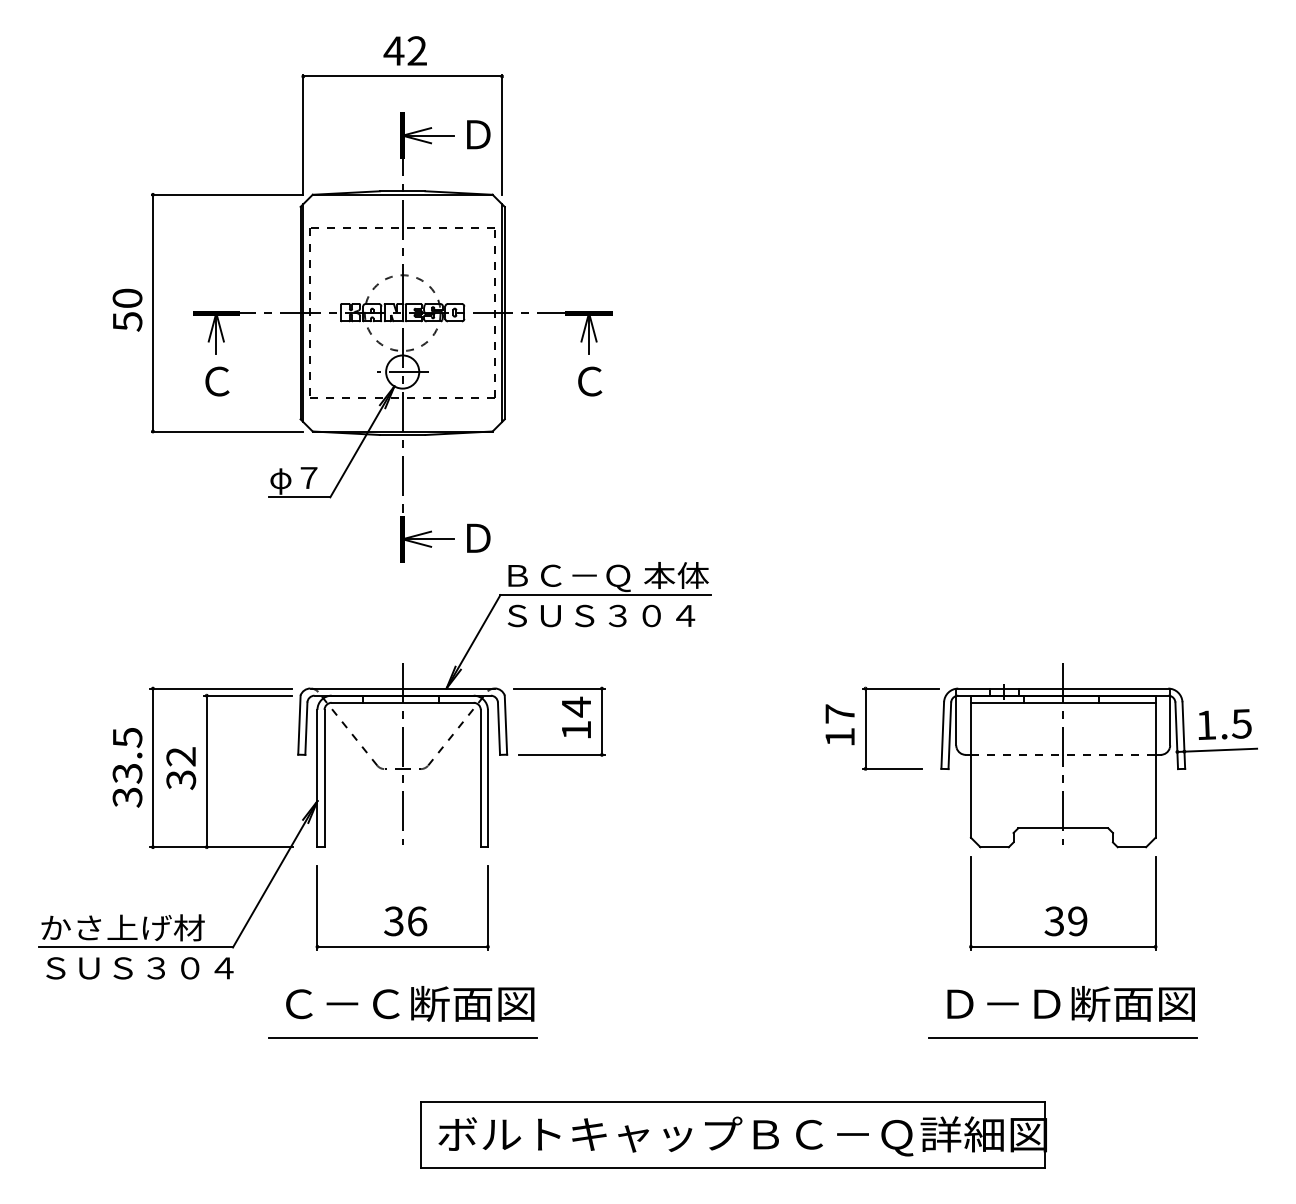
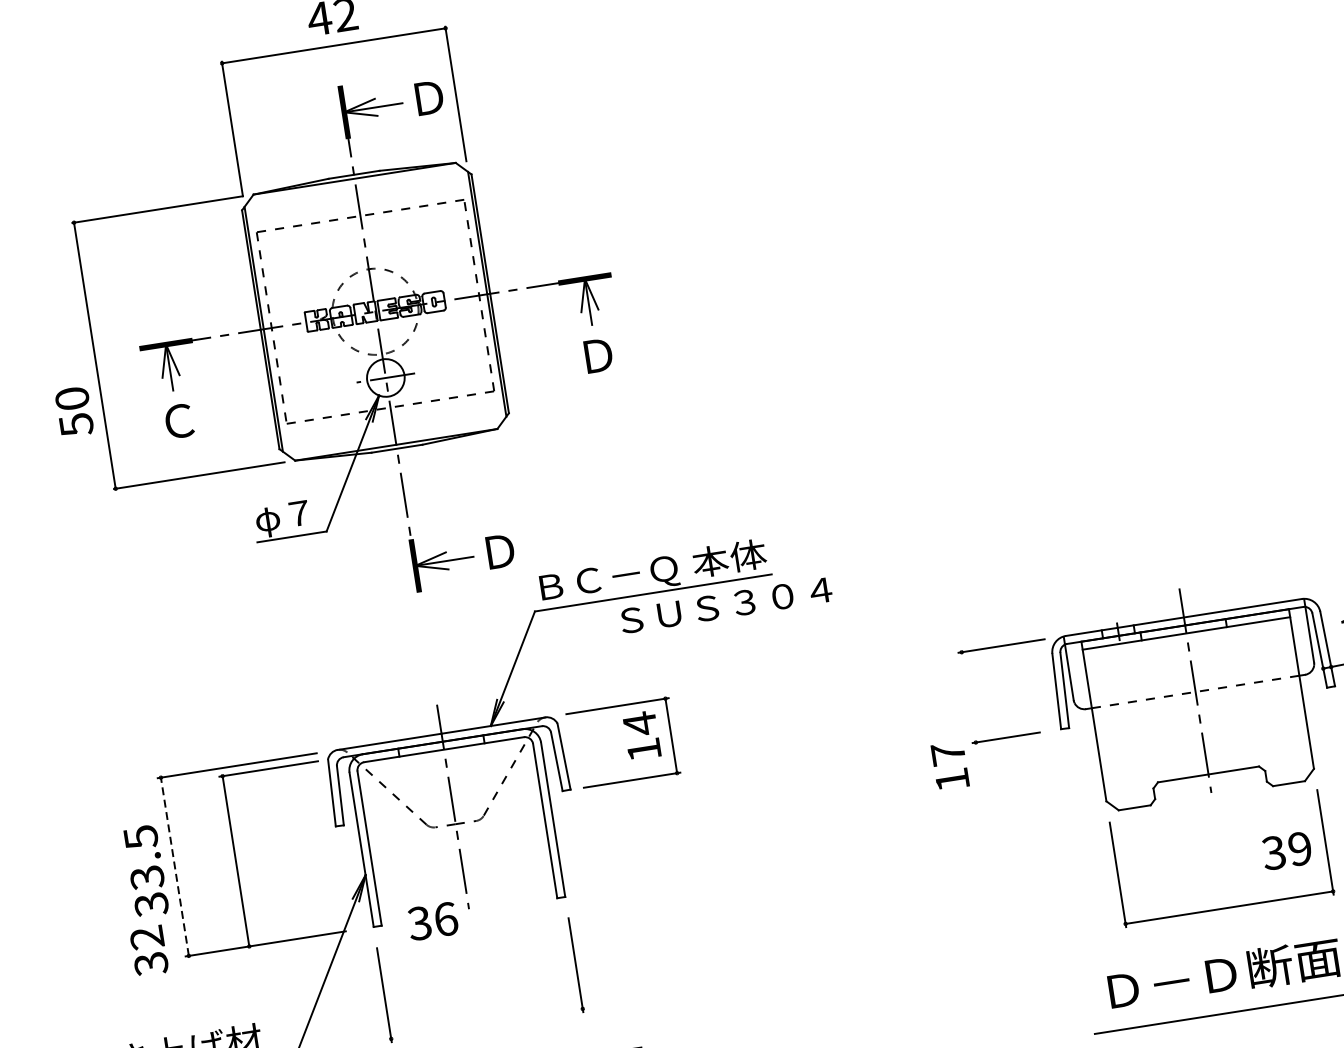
text: (127, 309) -> (74, 411), moved
text: (590, 381) -> (598, 355), Ｃ -> Ｄ
text: (601, 615) -> (726, 604), moved
text: (839, 724) -> (949, 765), moved
line: (865, 728) -> (968, 697), removed
line: (152, 767) -> (174, 866), solid -> dashed
text: (181, 768) -> (149, 950), moved
text: (405, 921) -> (432, 921), moved
text: (1065, 921) -> (1286, 851), moved
line: (402, 946) -> (486, 1023), removed

